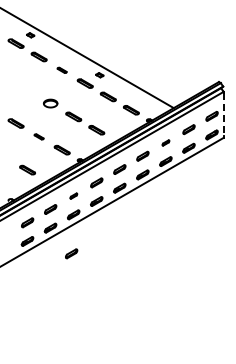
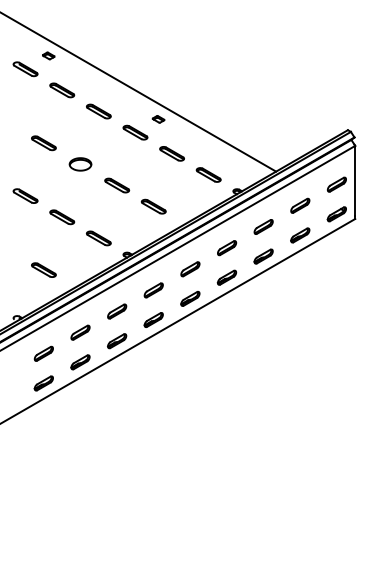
part: (61, 70) -> (97, 111), size x1.67
part: (27, 90) -> (43, 143), added
line: (223, 114) -> (355, 181), dashed -> solid
part: (38, 136) -> (61, 216), size x1.67
part: (165, 142) -> (262, 226), size x1.67
part: (73, 195) -> (116, 310), size x1.67
part: (71, 253) -> (113, 402), removed

